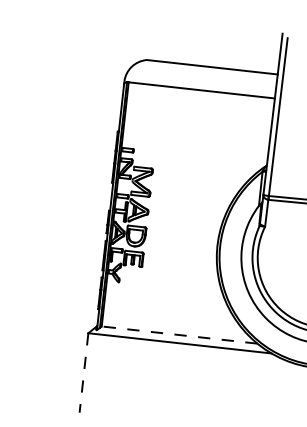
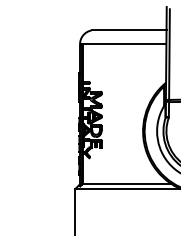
line: (180, 335) -> (127, 184), dashed -> solid
line: (84, 372) -> (75, 211), dashed -> solid

